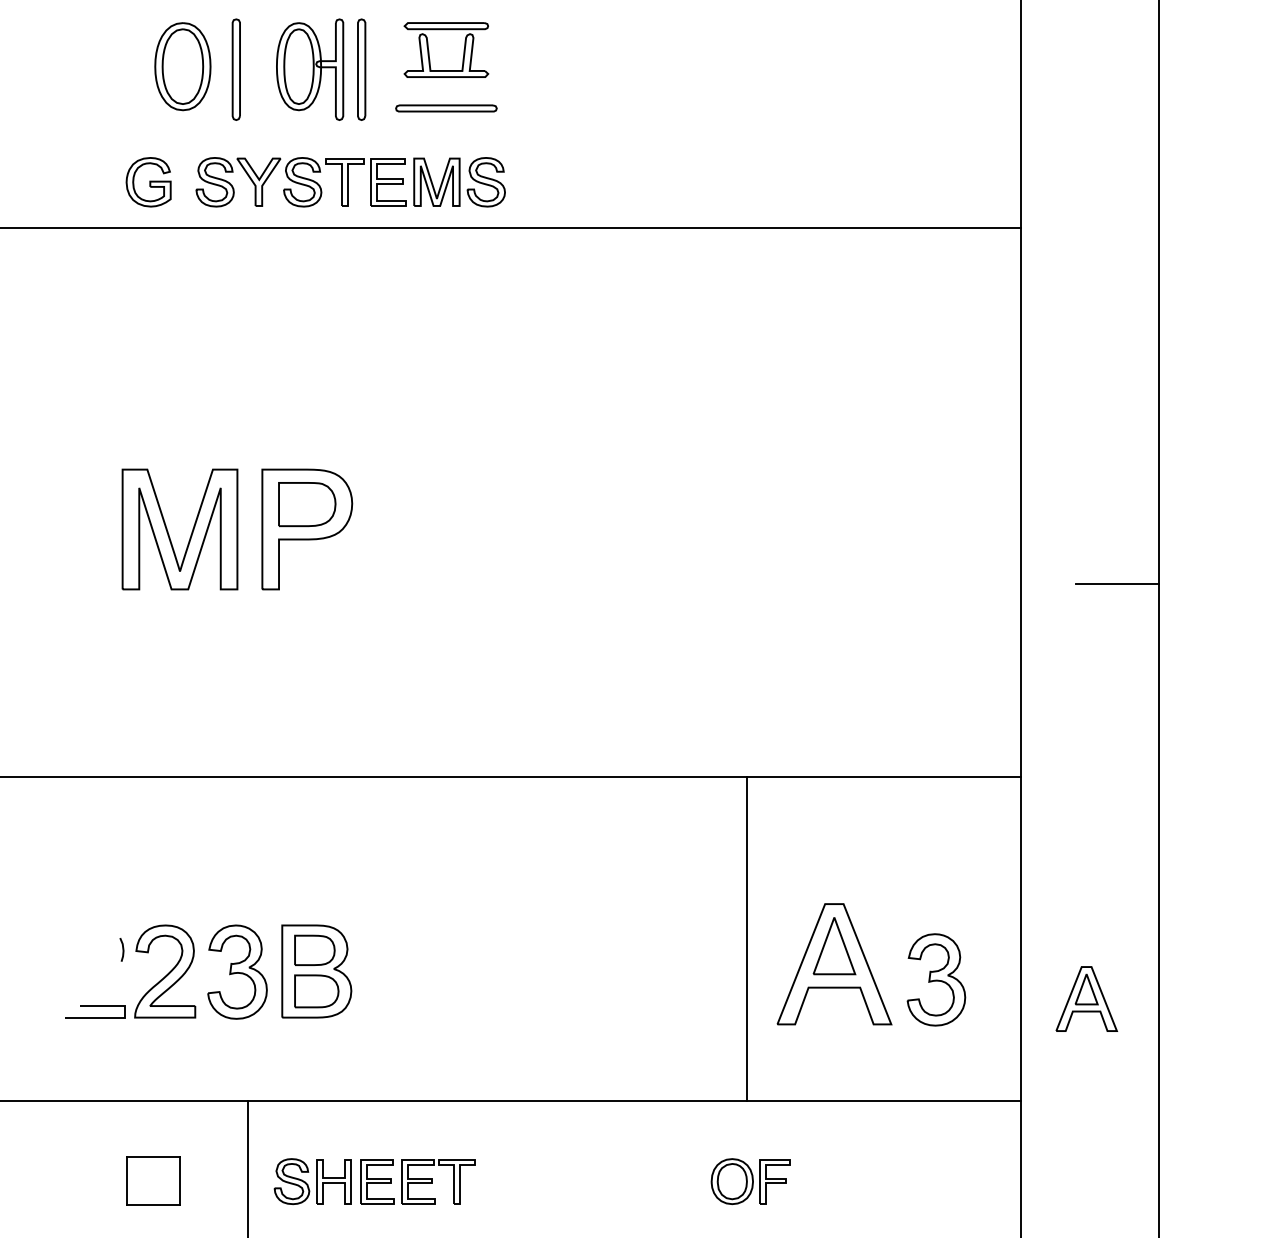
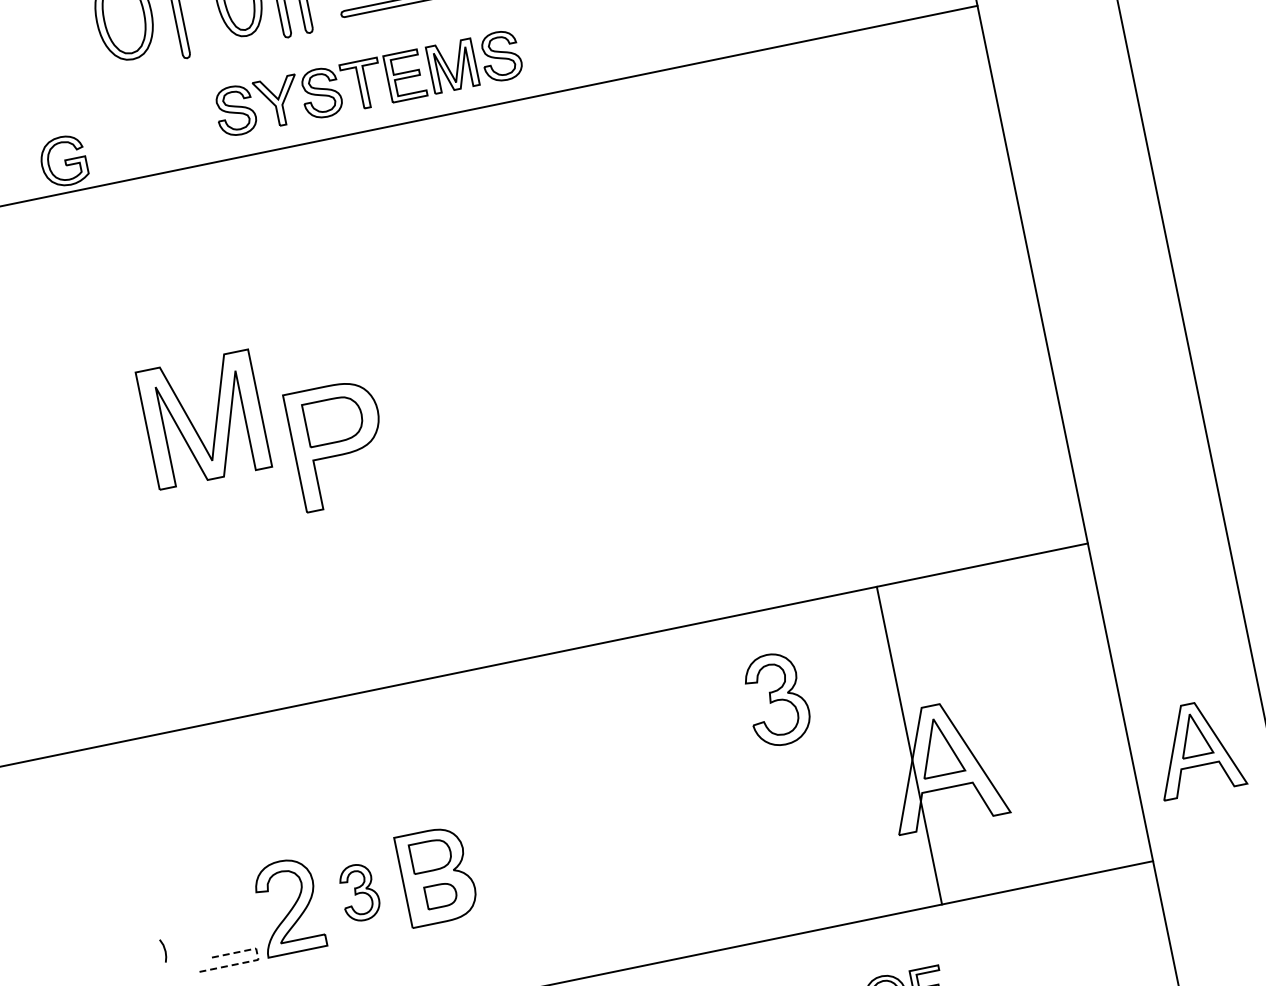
part: (148, 182) -> (63, 161), moved
part: (350, 182) -> (368, 83), moved
part: (168, 531) -> (193, 423), moved
line: (1117, 584) -> (1143, 335), removed
line: (746, 938) -> (909, 745), moved
line: (122, 949) -> (164, 950), moved
part: (237, 971) -> (359, 892), size x0.6
part: (936, 979) -> (777, 699), moved
part: (316, 991) -> (440, 895), size x0.7
part: (1086, 998) -> (1196, 747), size x1.4
line: (123, 1017) -> (257, 959), solid -> dashed

